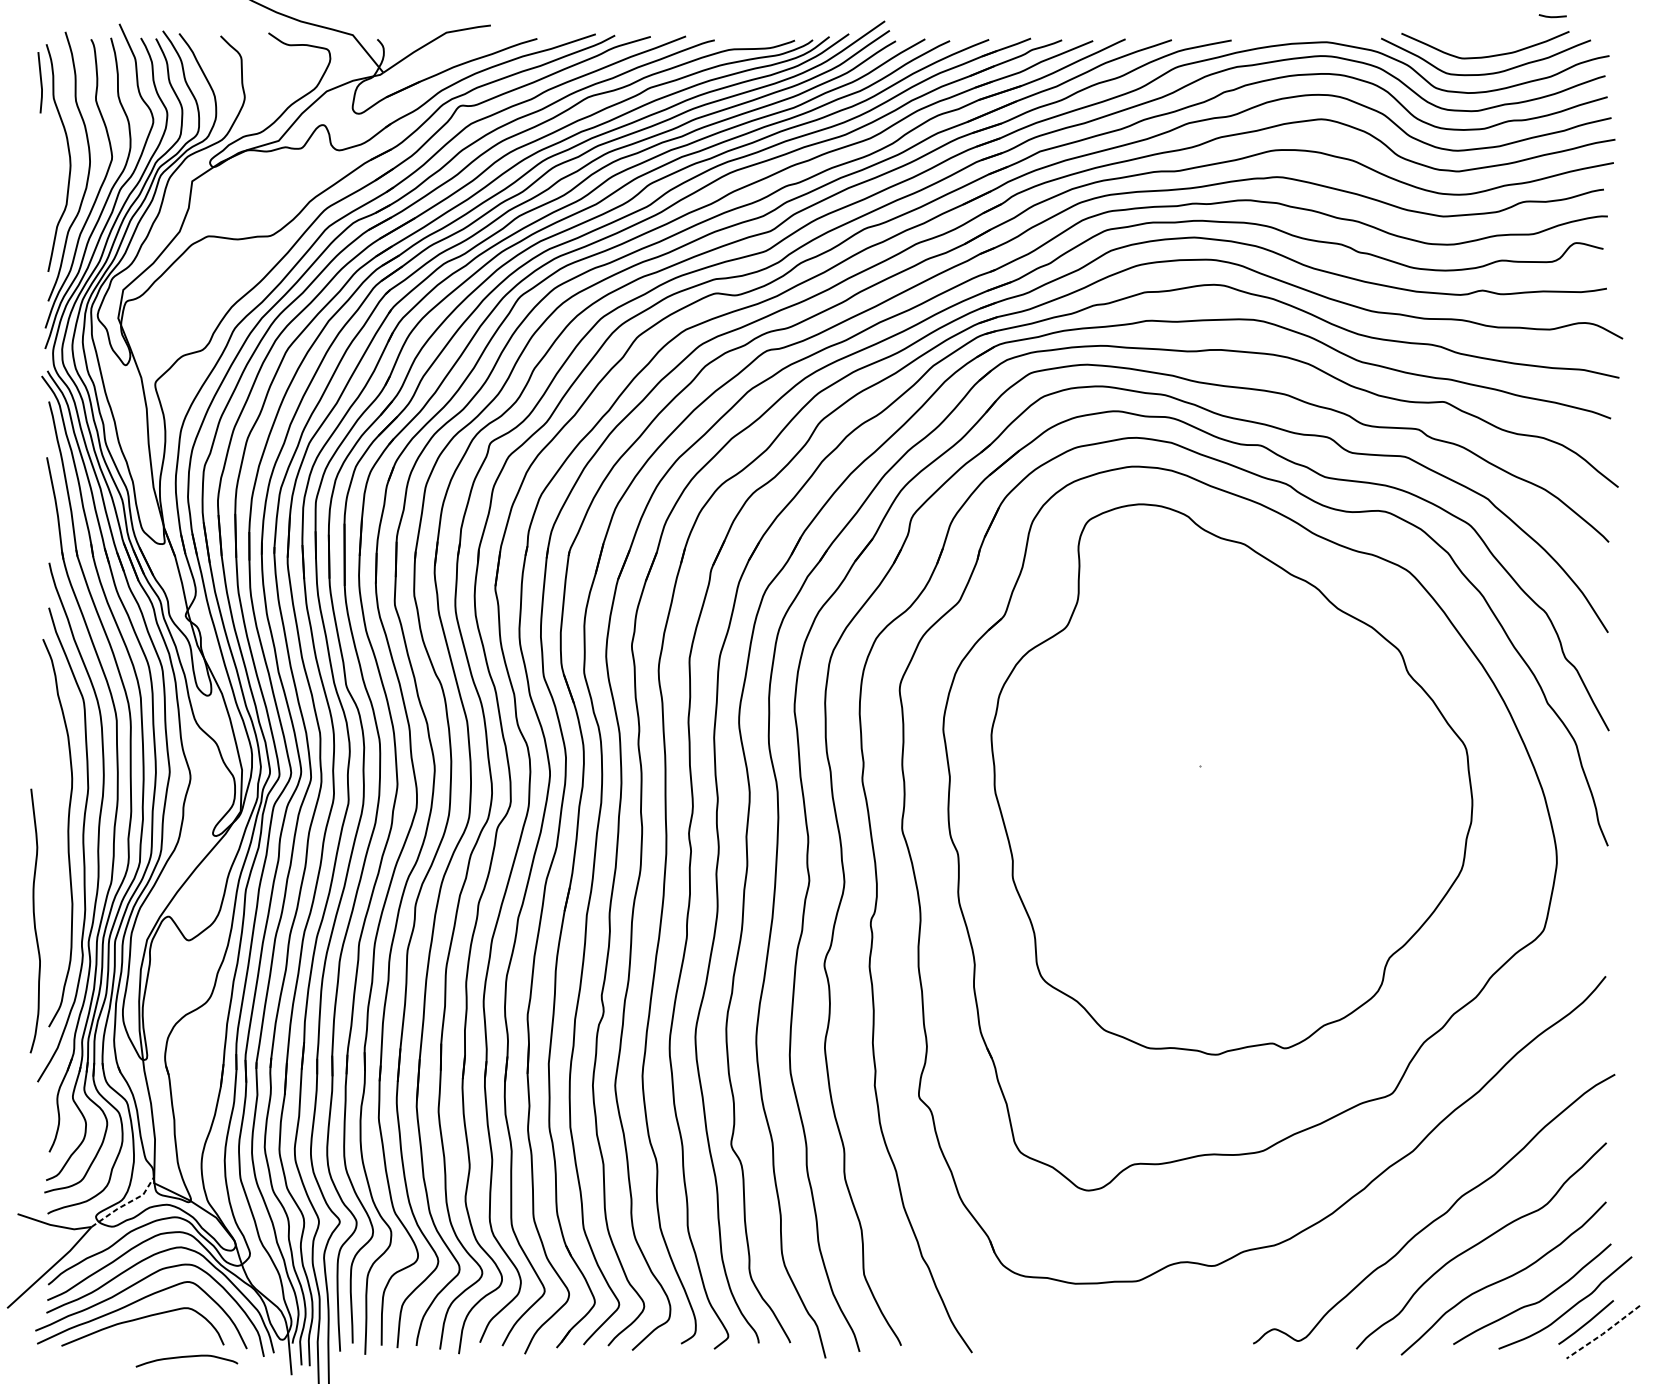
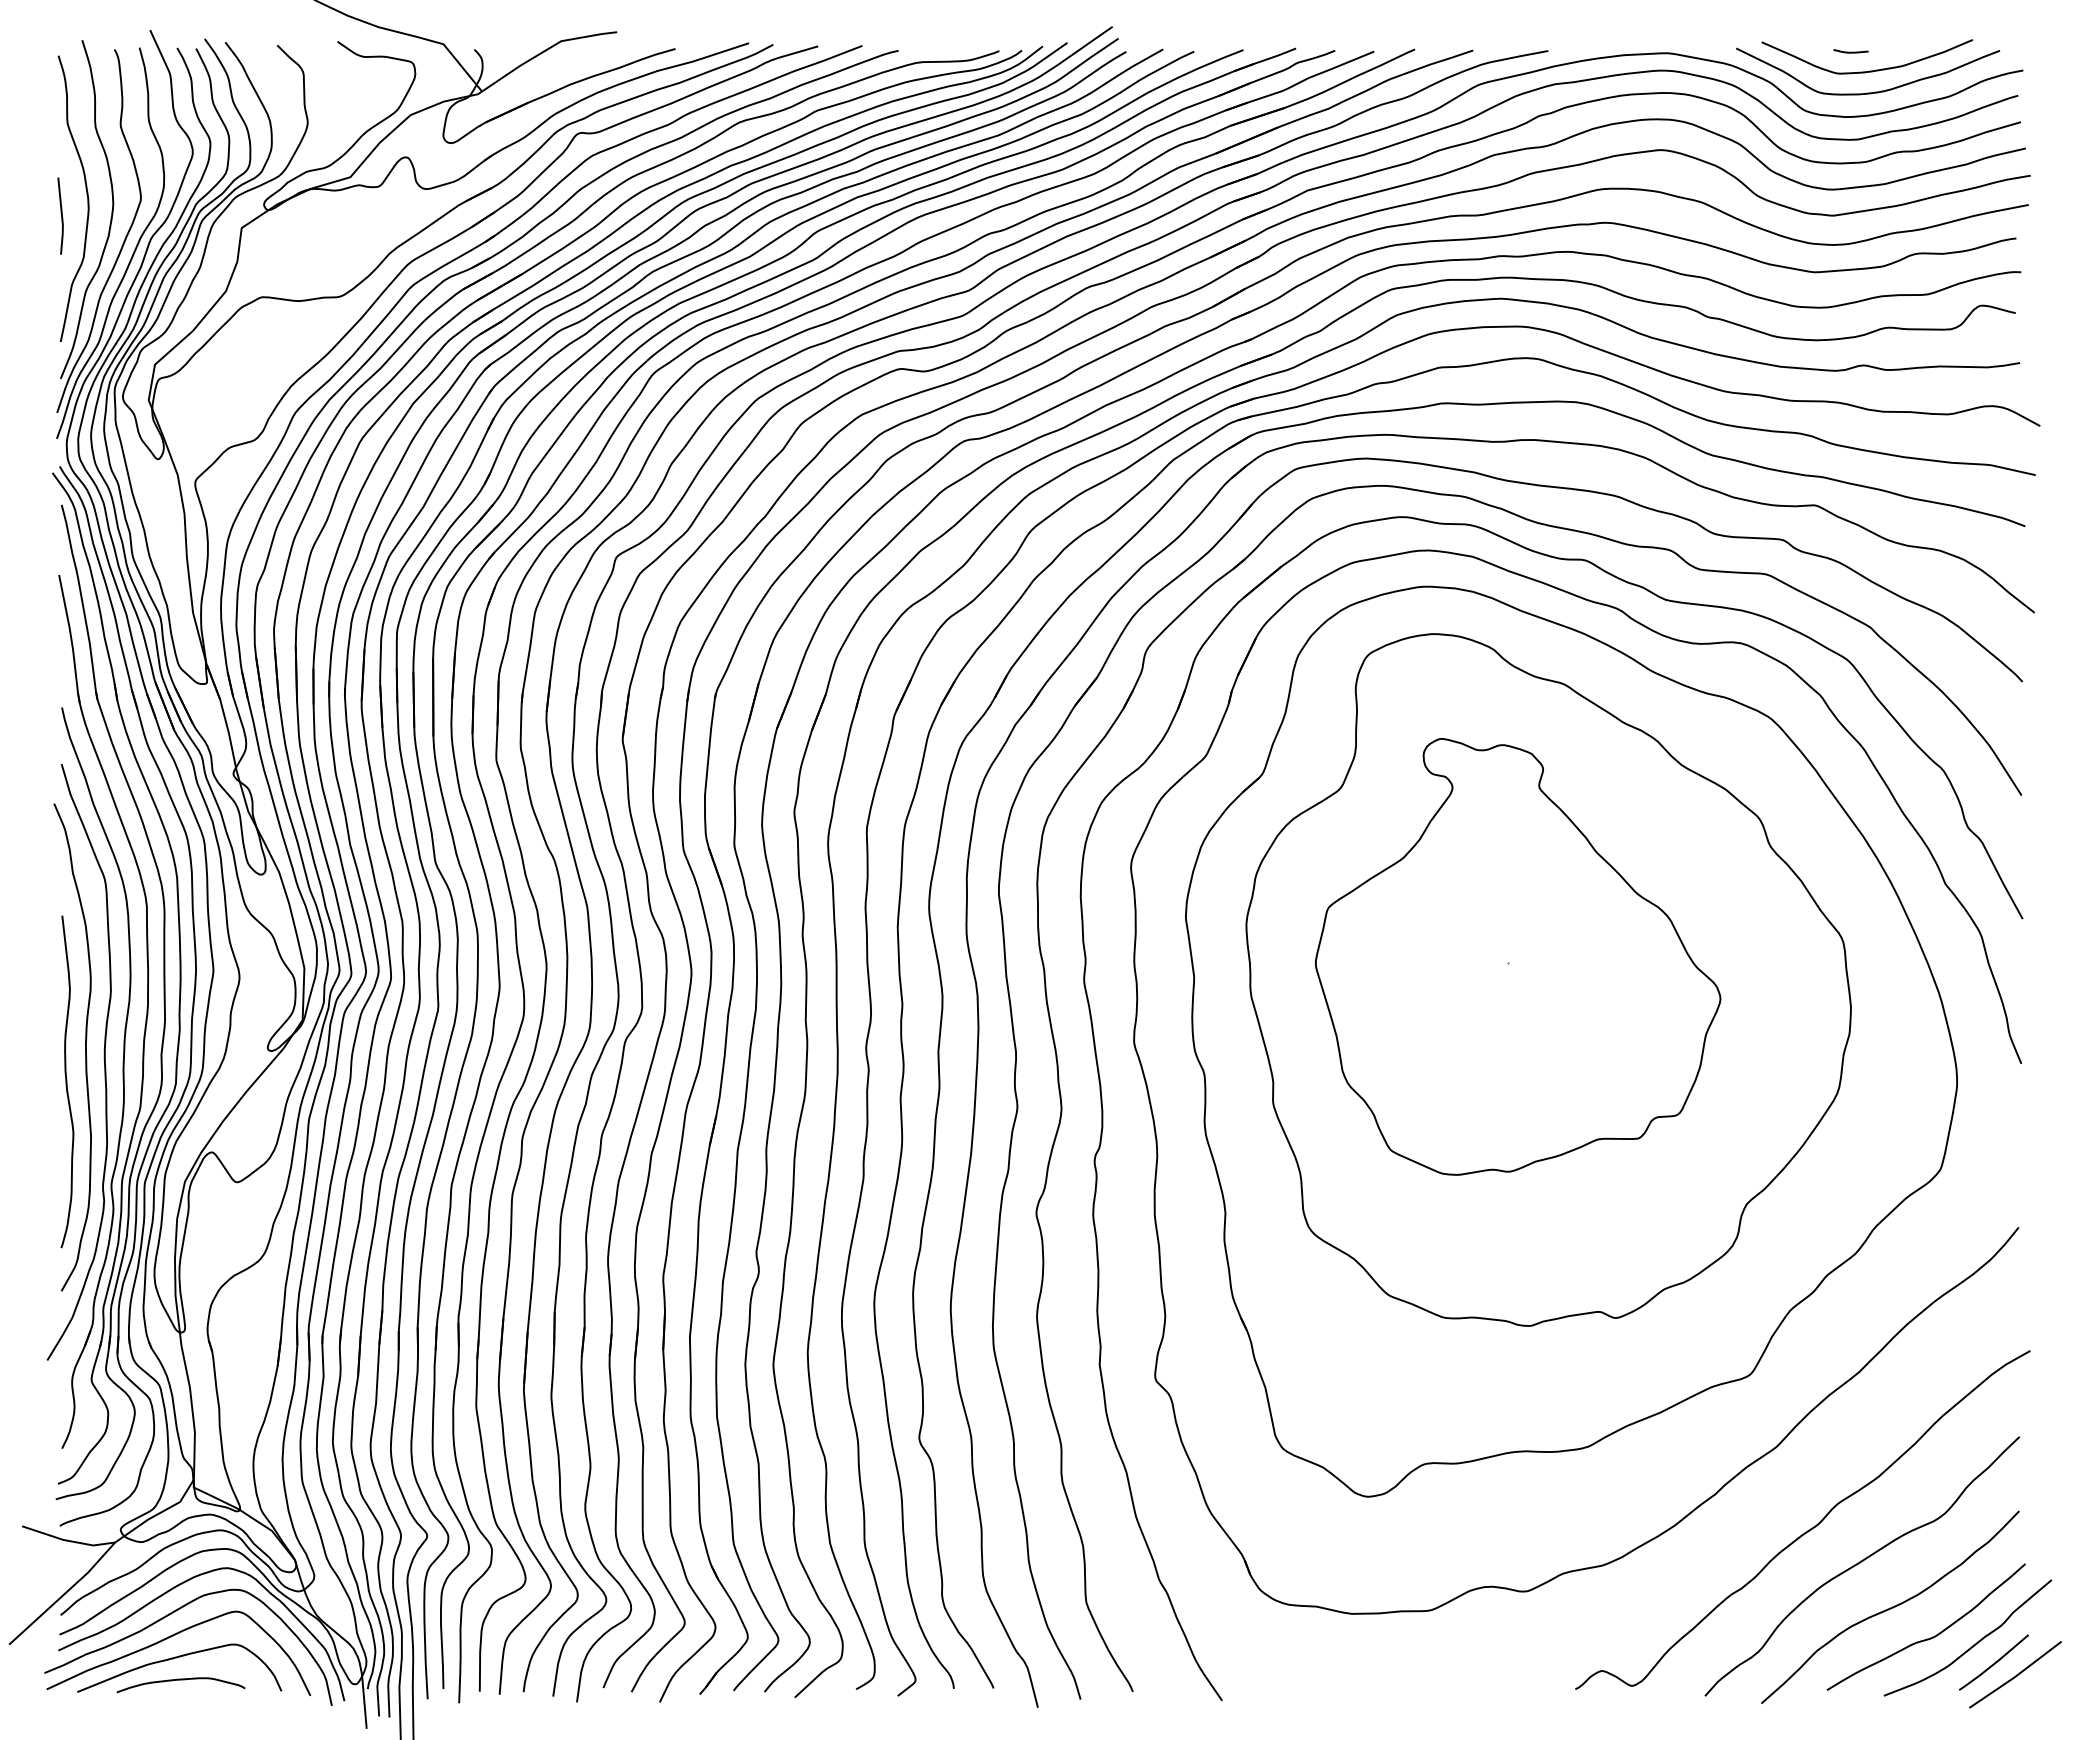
line: (1552, 16) -> (1850, 51), moved
line: (40, 82) -> (61, 215), moved
part: (1207, 760) -> (1518, 956), added
curve: (35, 920) -> (67, 1081), moved
line: (126, 1204) -> (158, 1514), dashed -> solid
line: (1603, 1333) -> (2015, 1676), dashed -> solid
curve: (186, 1357) -> (180, 1680), moved

